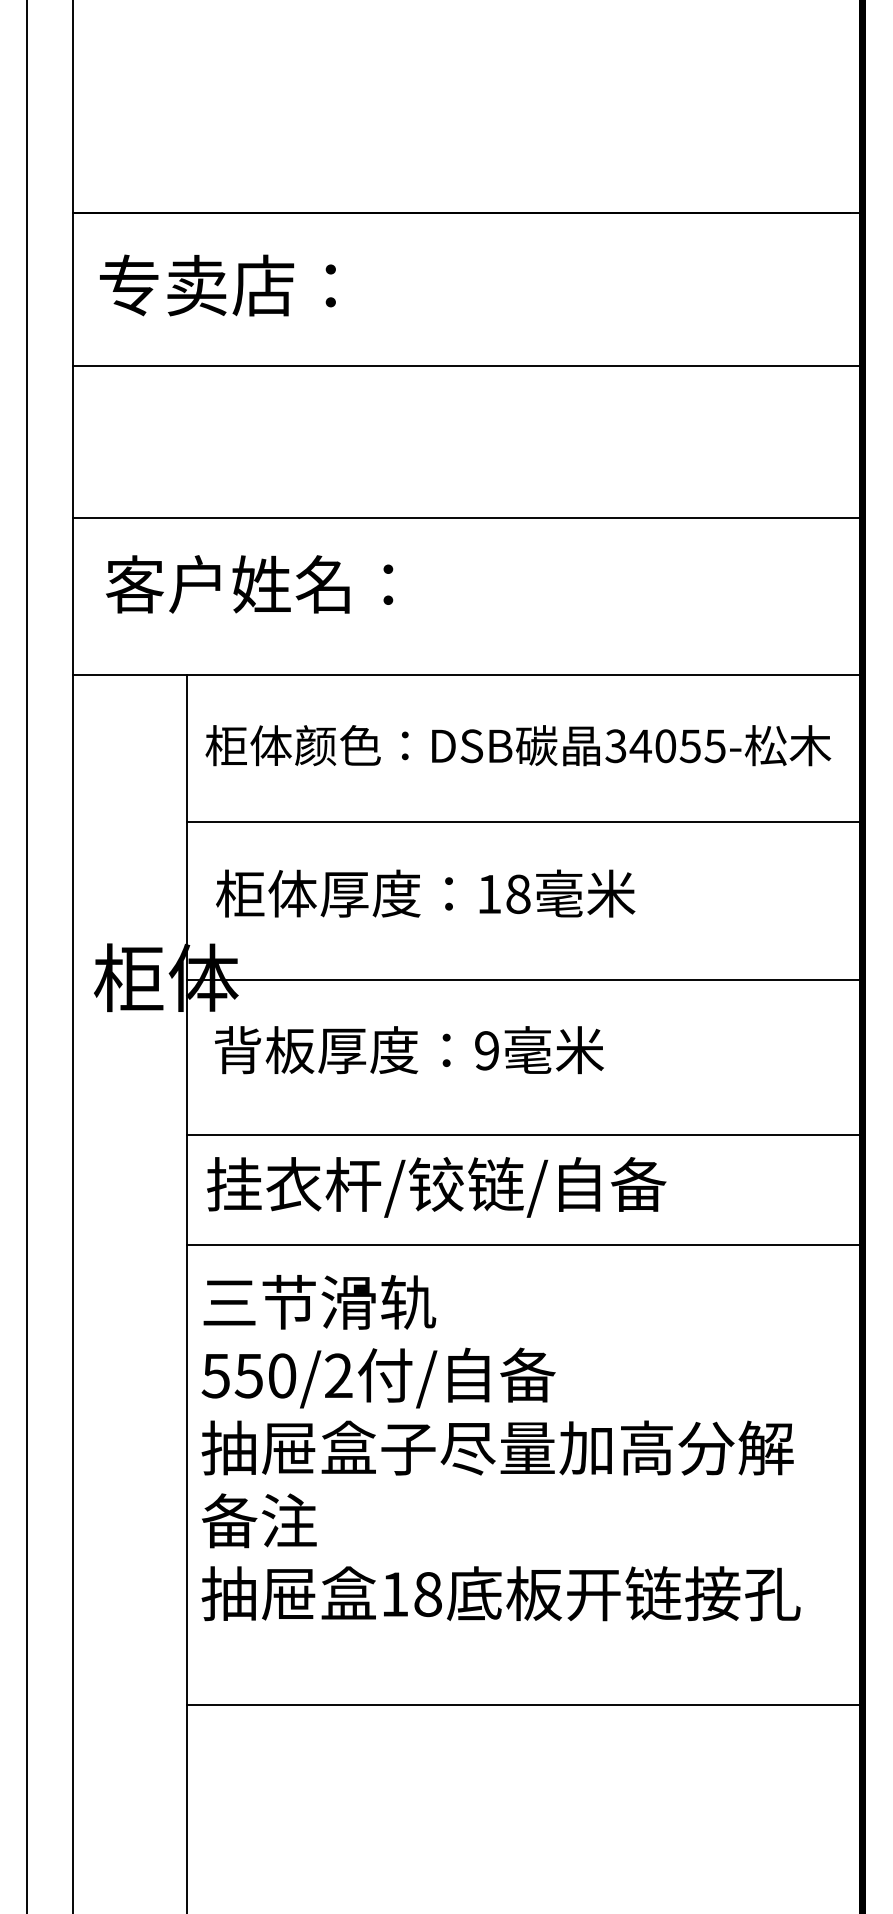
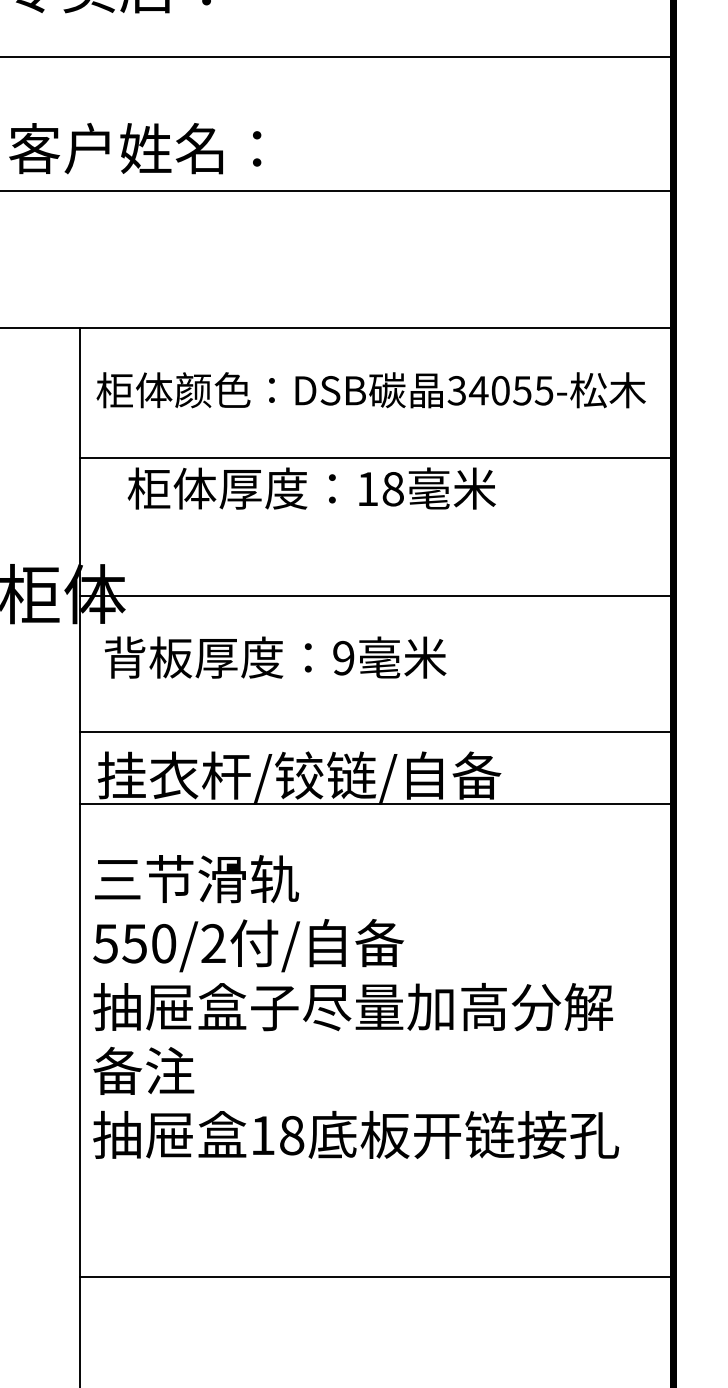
text: (249, 584) -> (135, 148), moved
text: (425, 893) -> (311, 488), moved
line: (524, 1245) -> (376, 804), moved
line: (524, 1704) -> (376, 1277), moved

